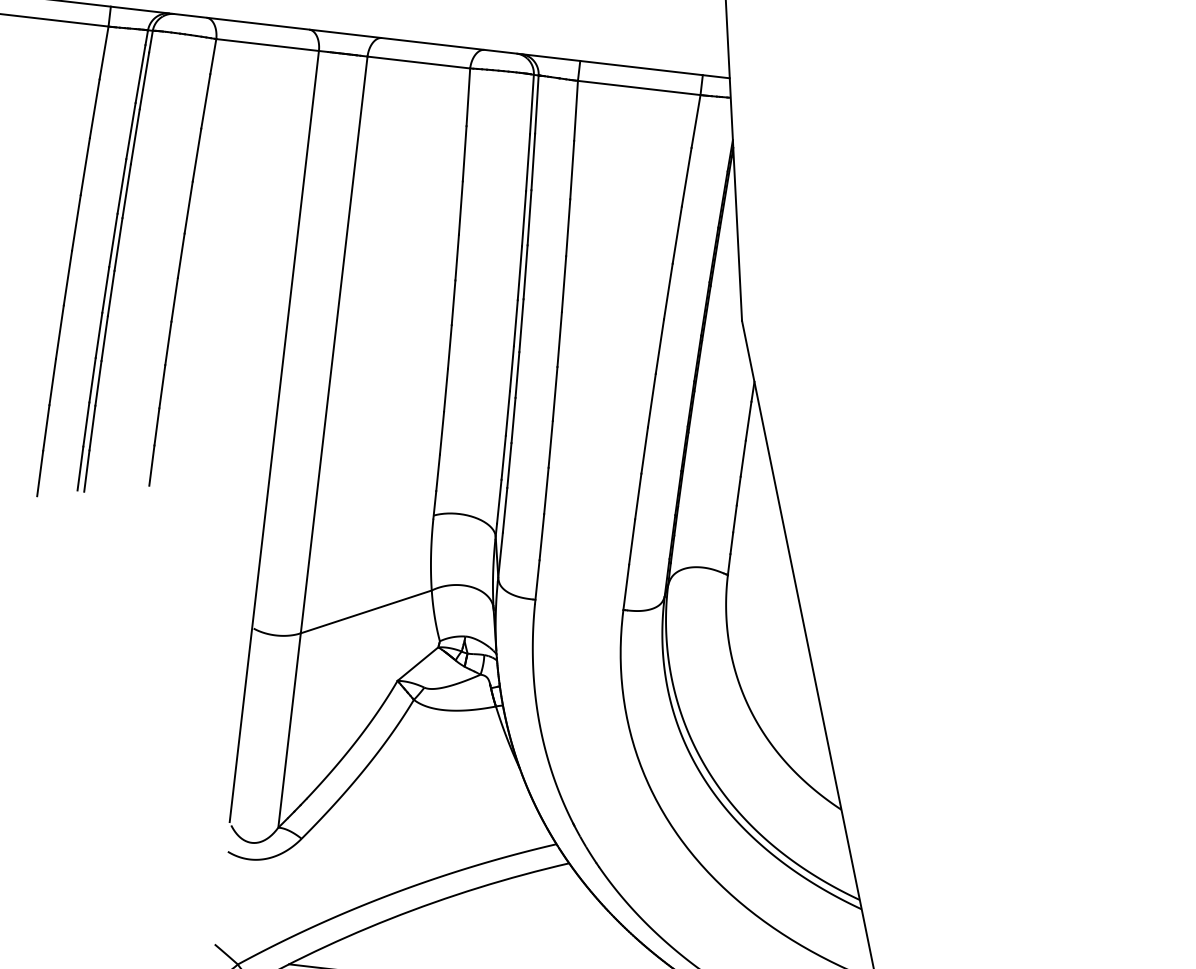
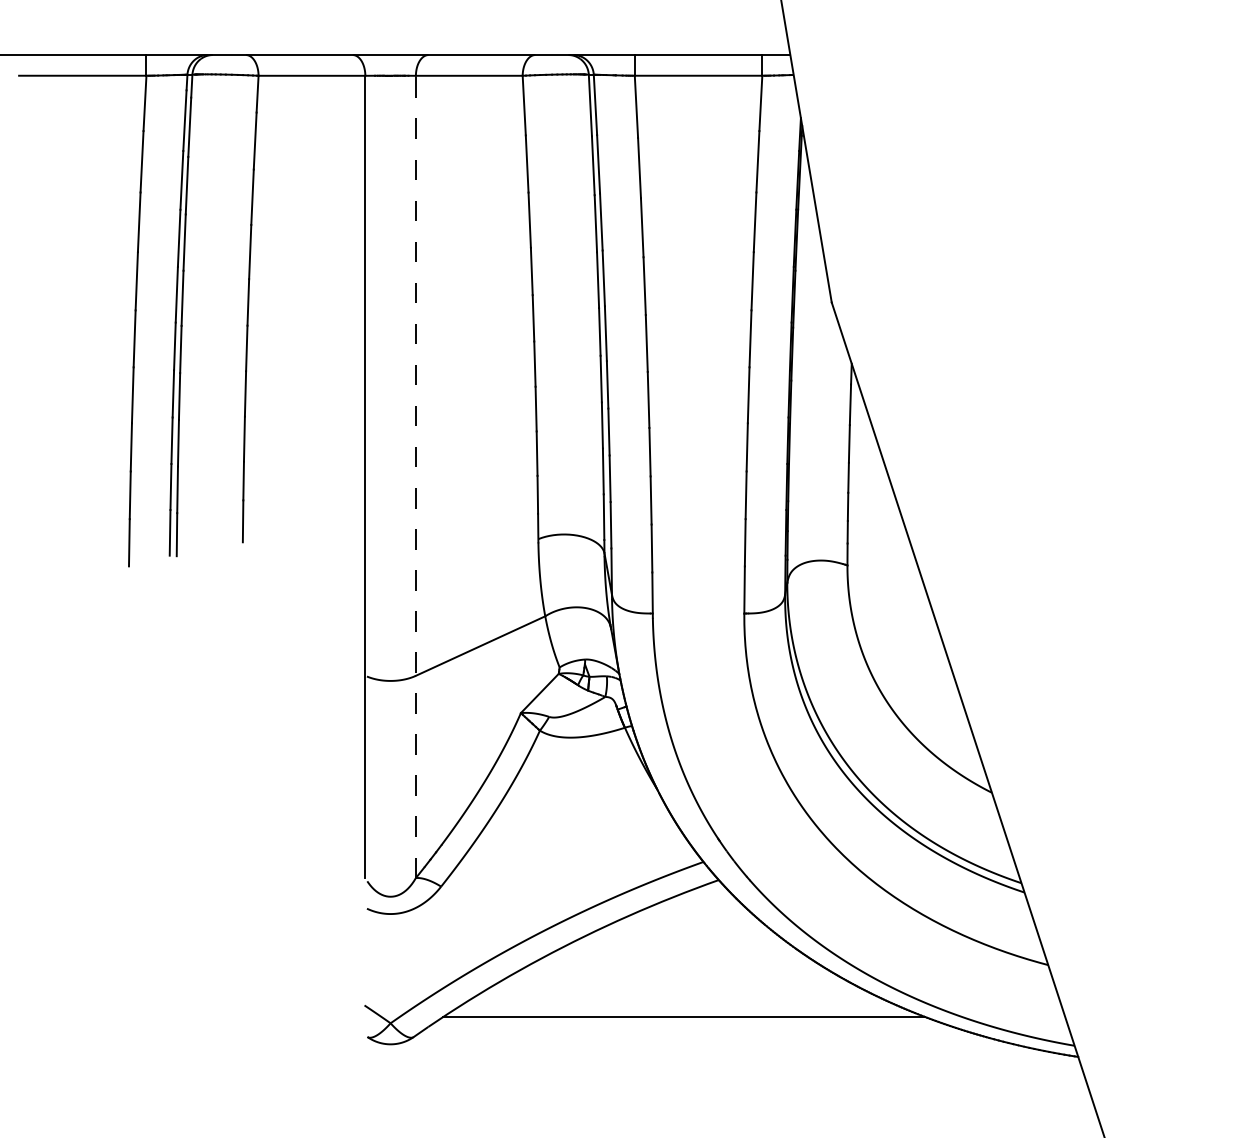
line: (322, 441) -> (415, 476), solid -> dashed

